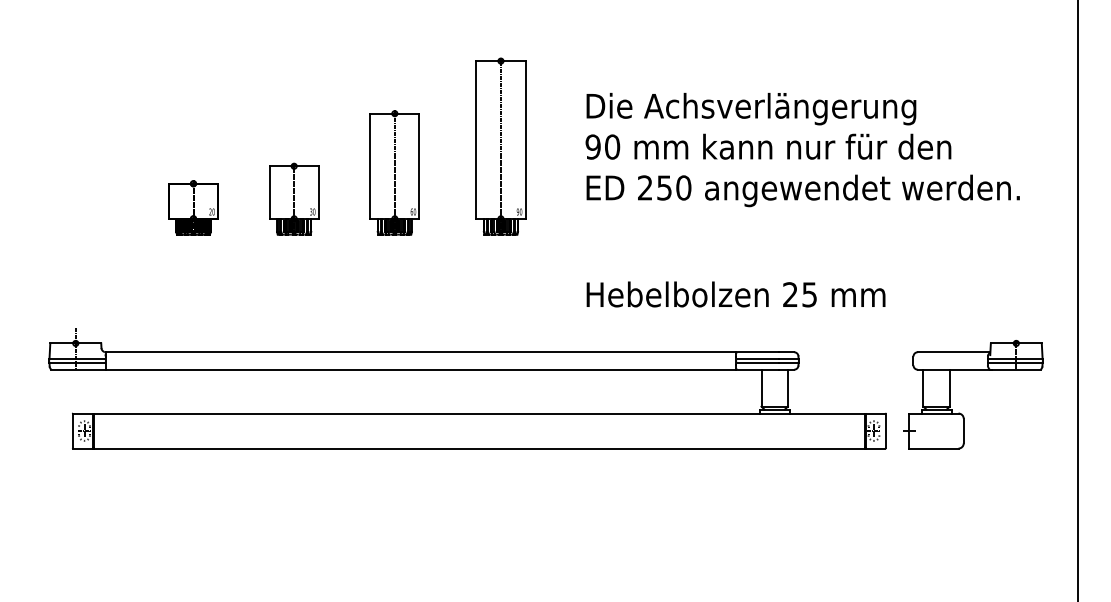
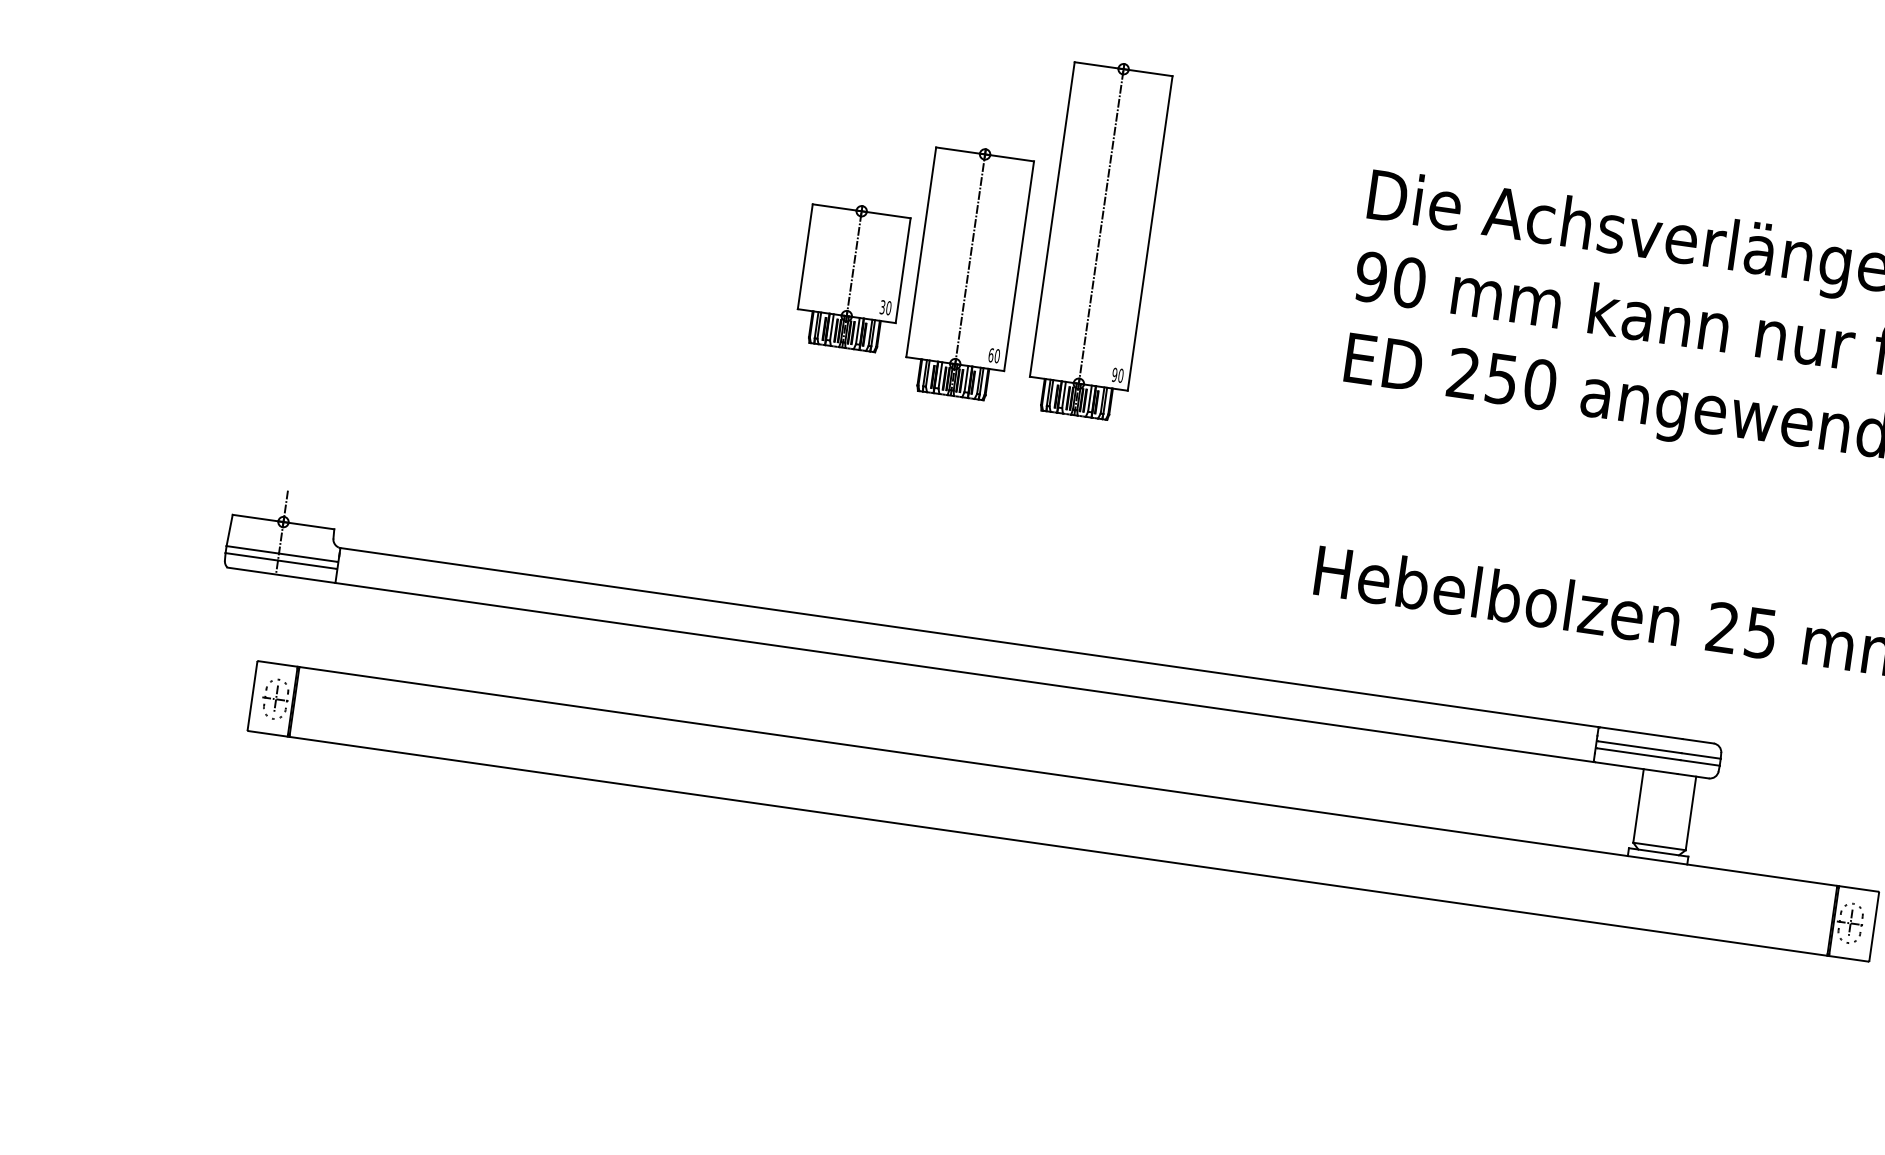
part: (500, 146) -> (1098, 239), moved
part: (294, 198) -> (853, 275), moved
part: (193, 207) -> (556, 284), removed

